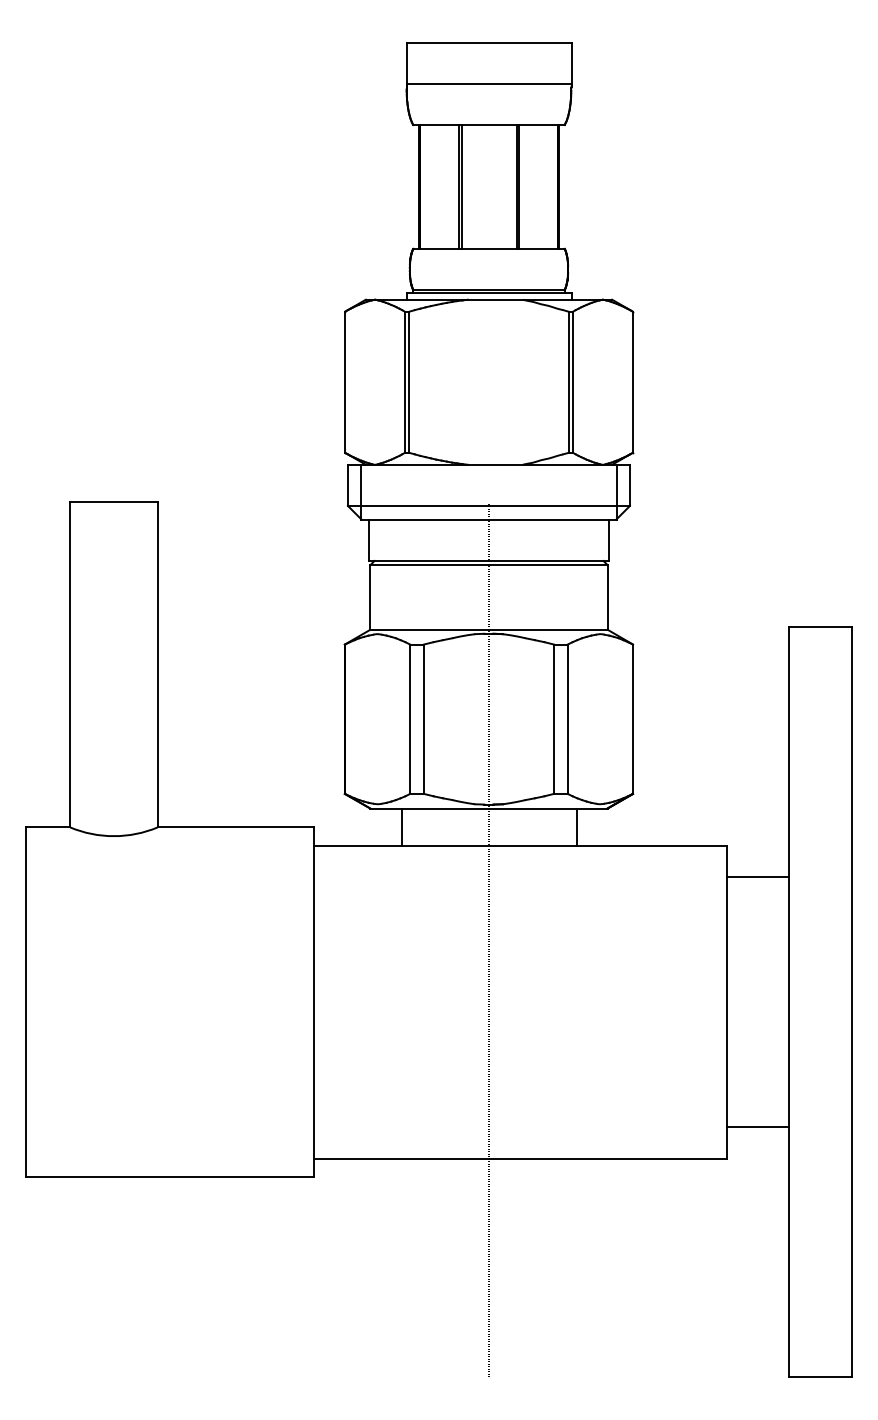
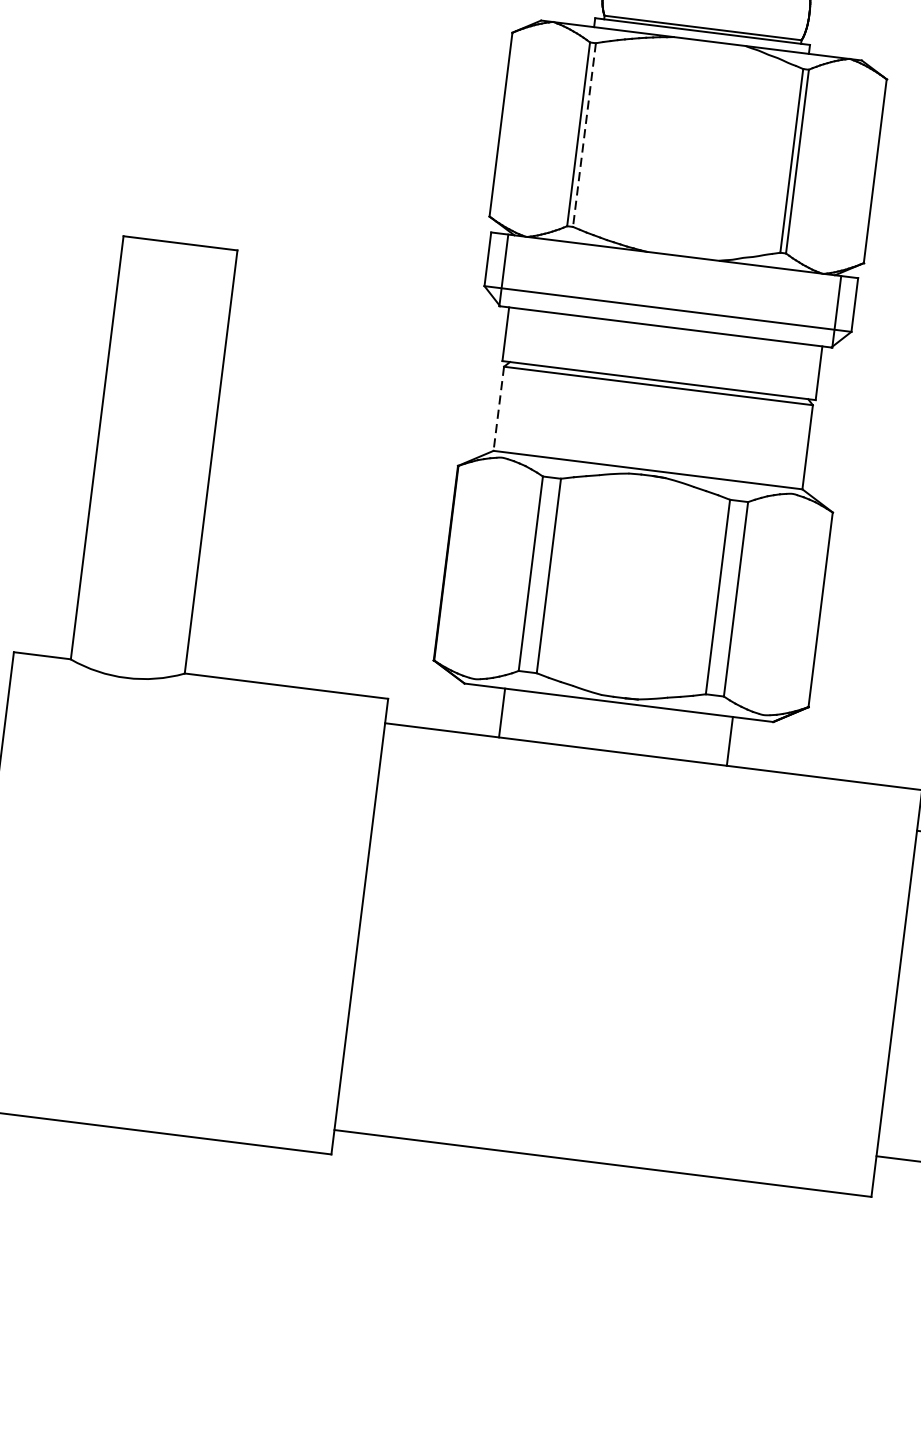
line: (409, 382) -> (584, 135), solid -> dashed
line: (370, 597) -> (498, 408), solid -> dashed
line: (489, 939) -> (598, 873), removed

